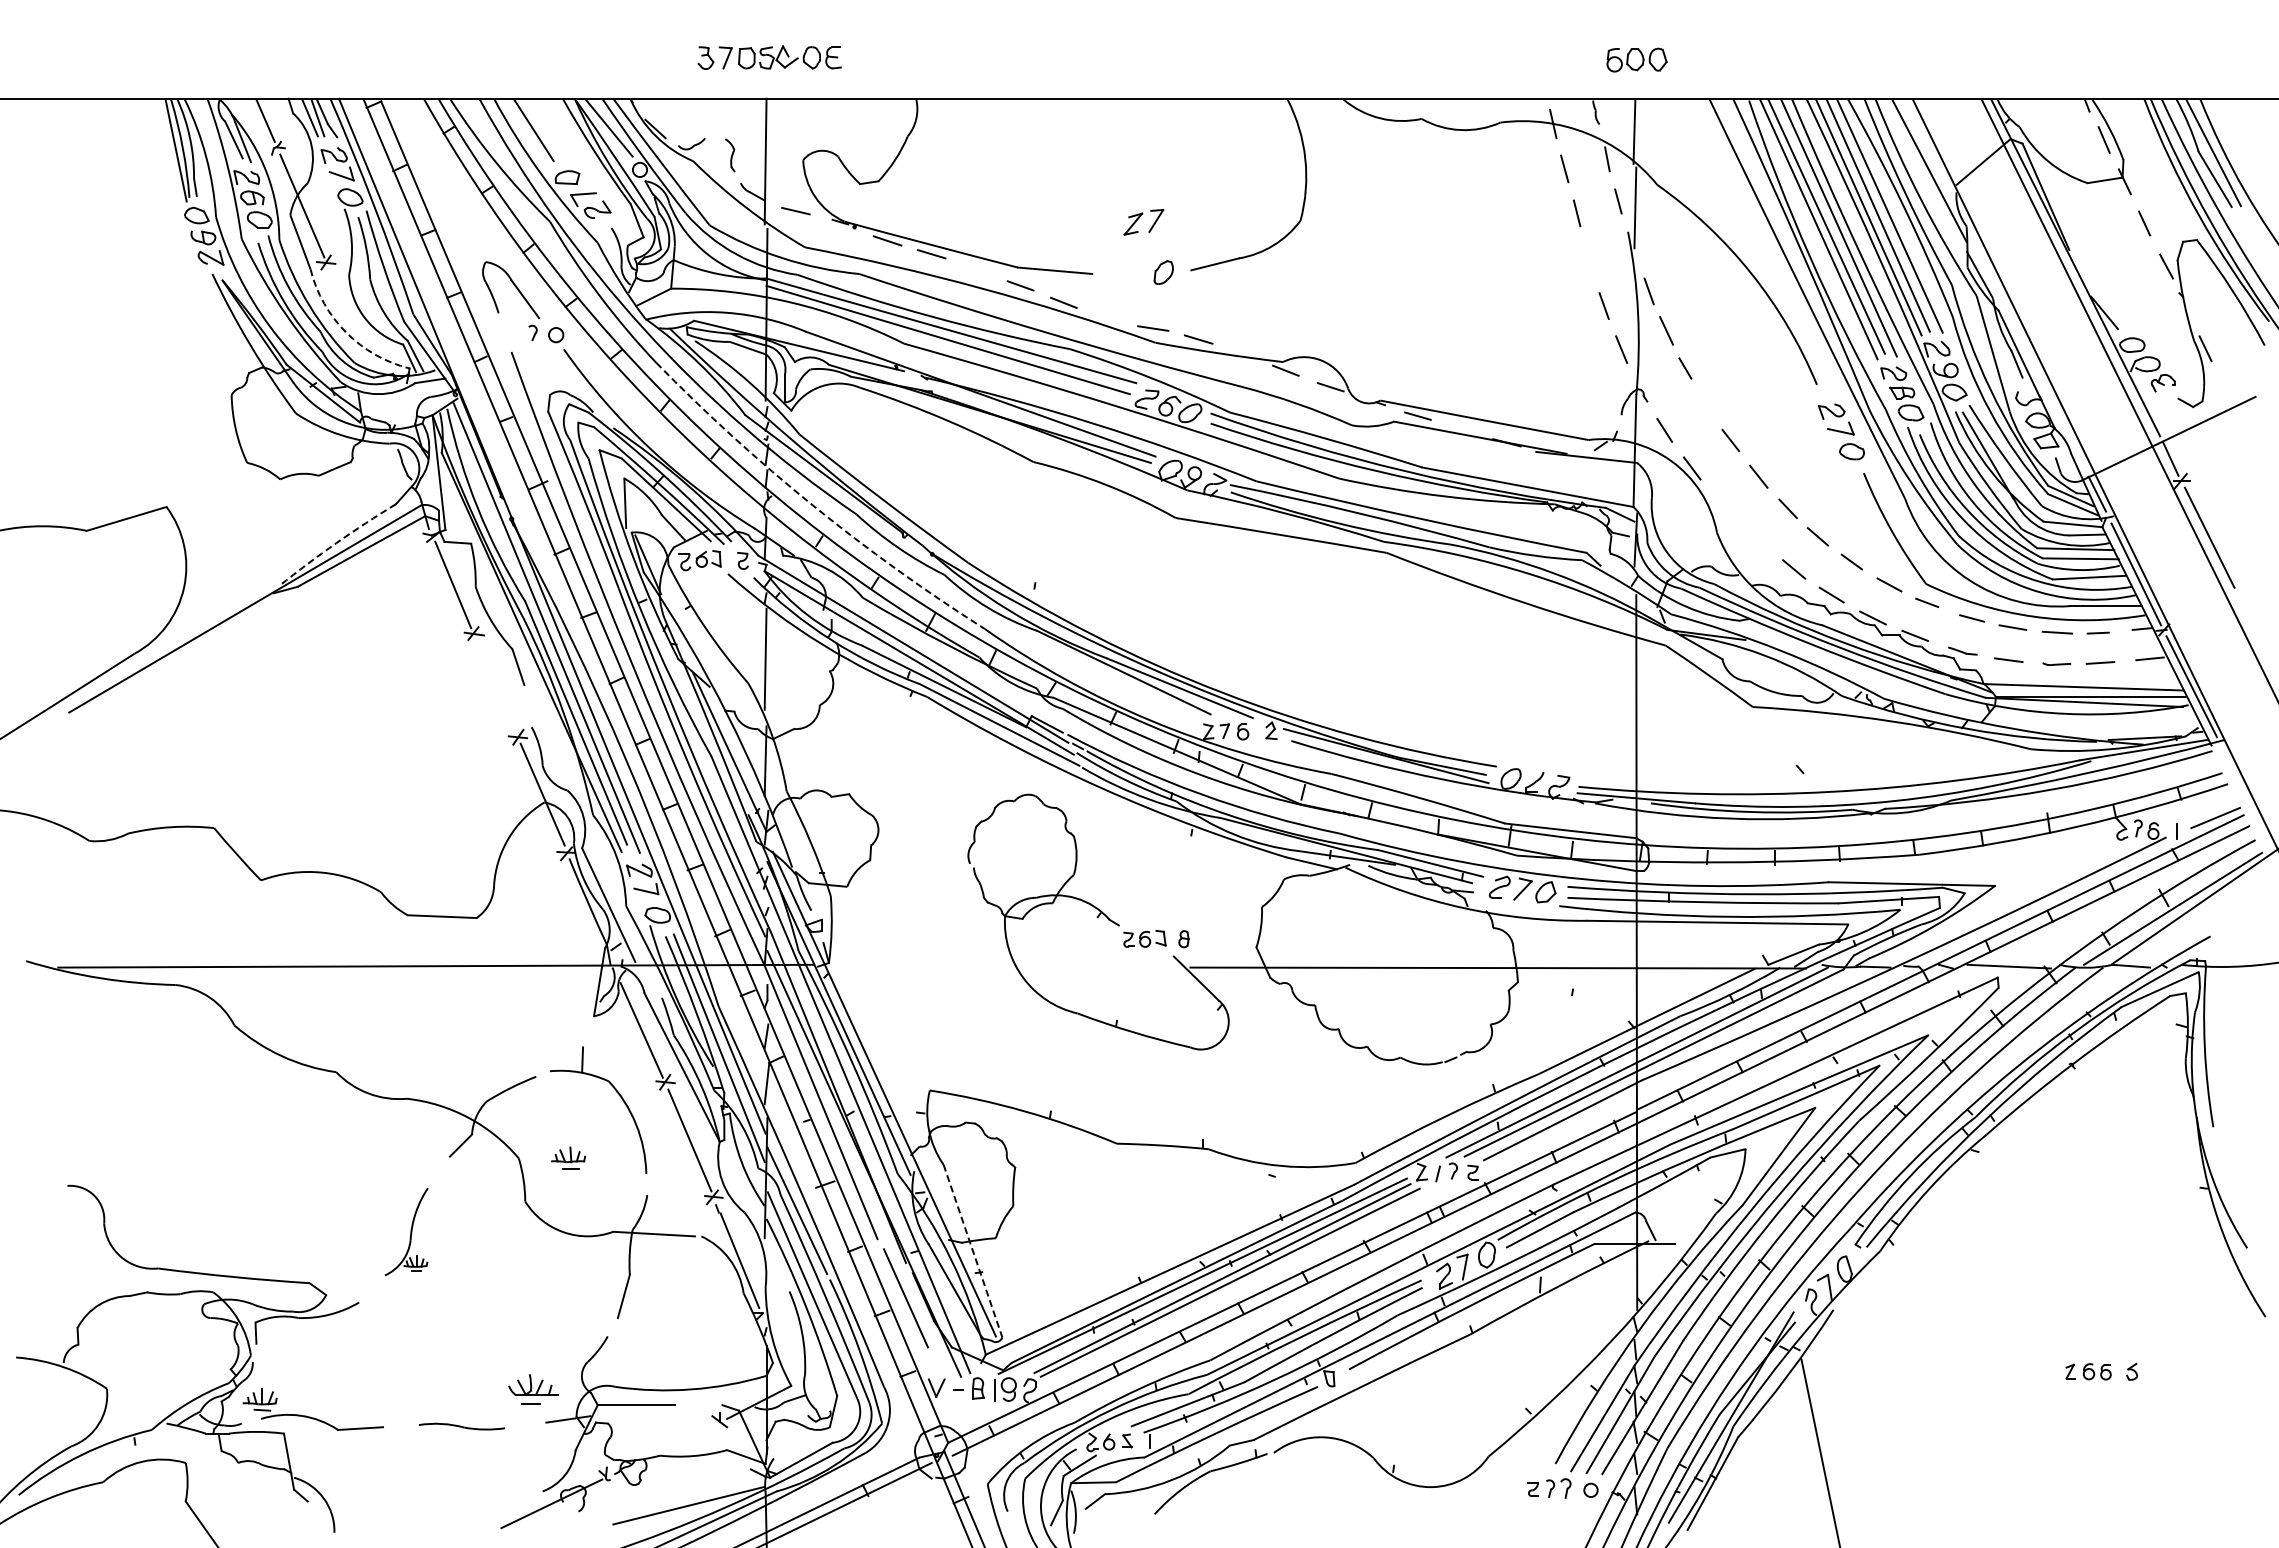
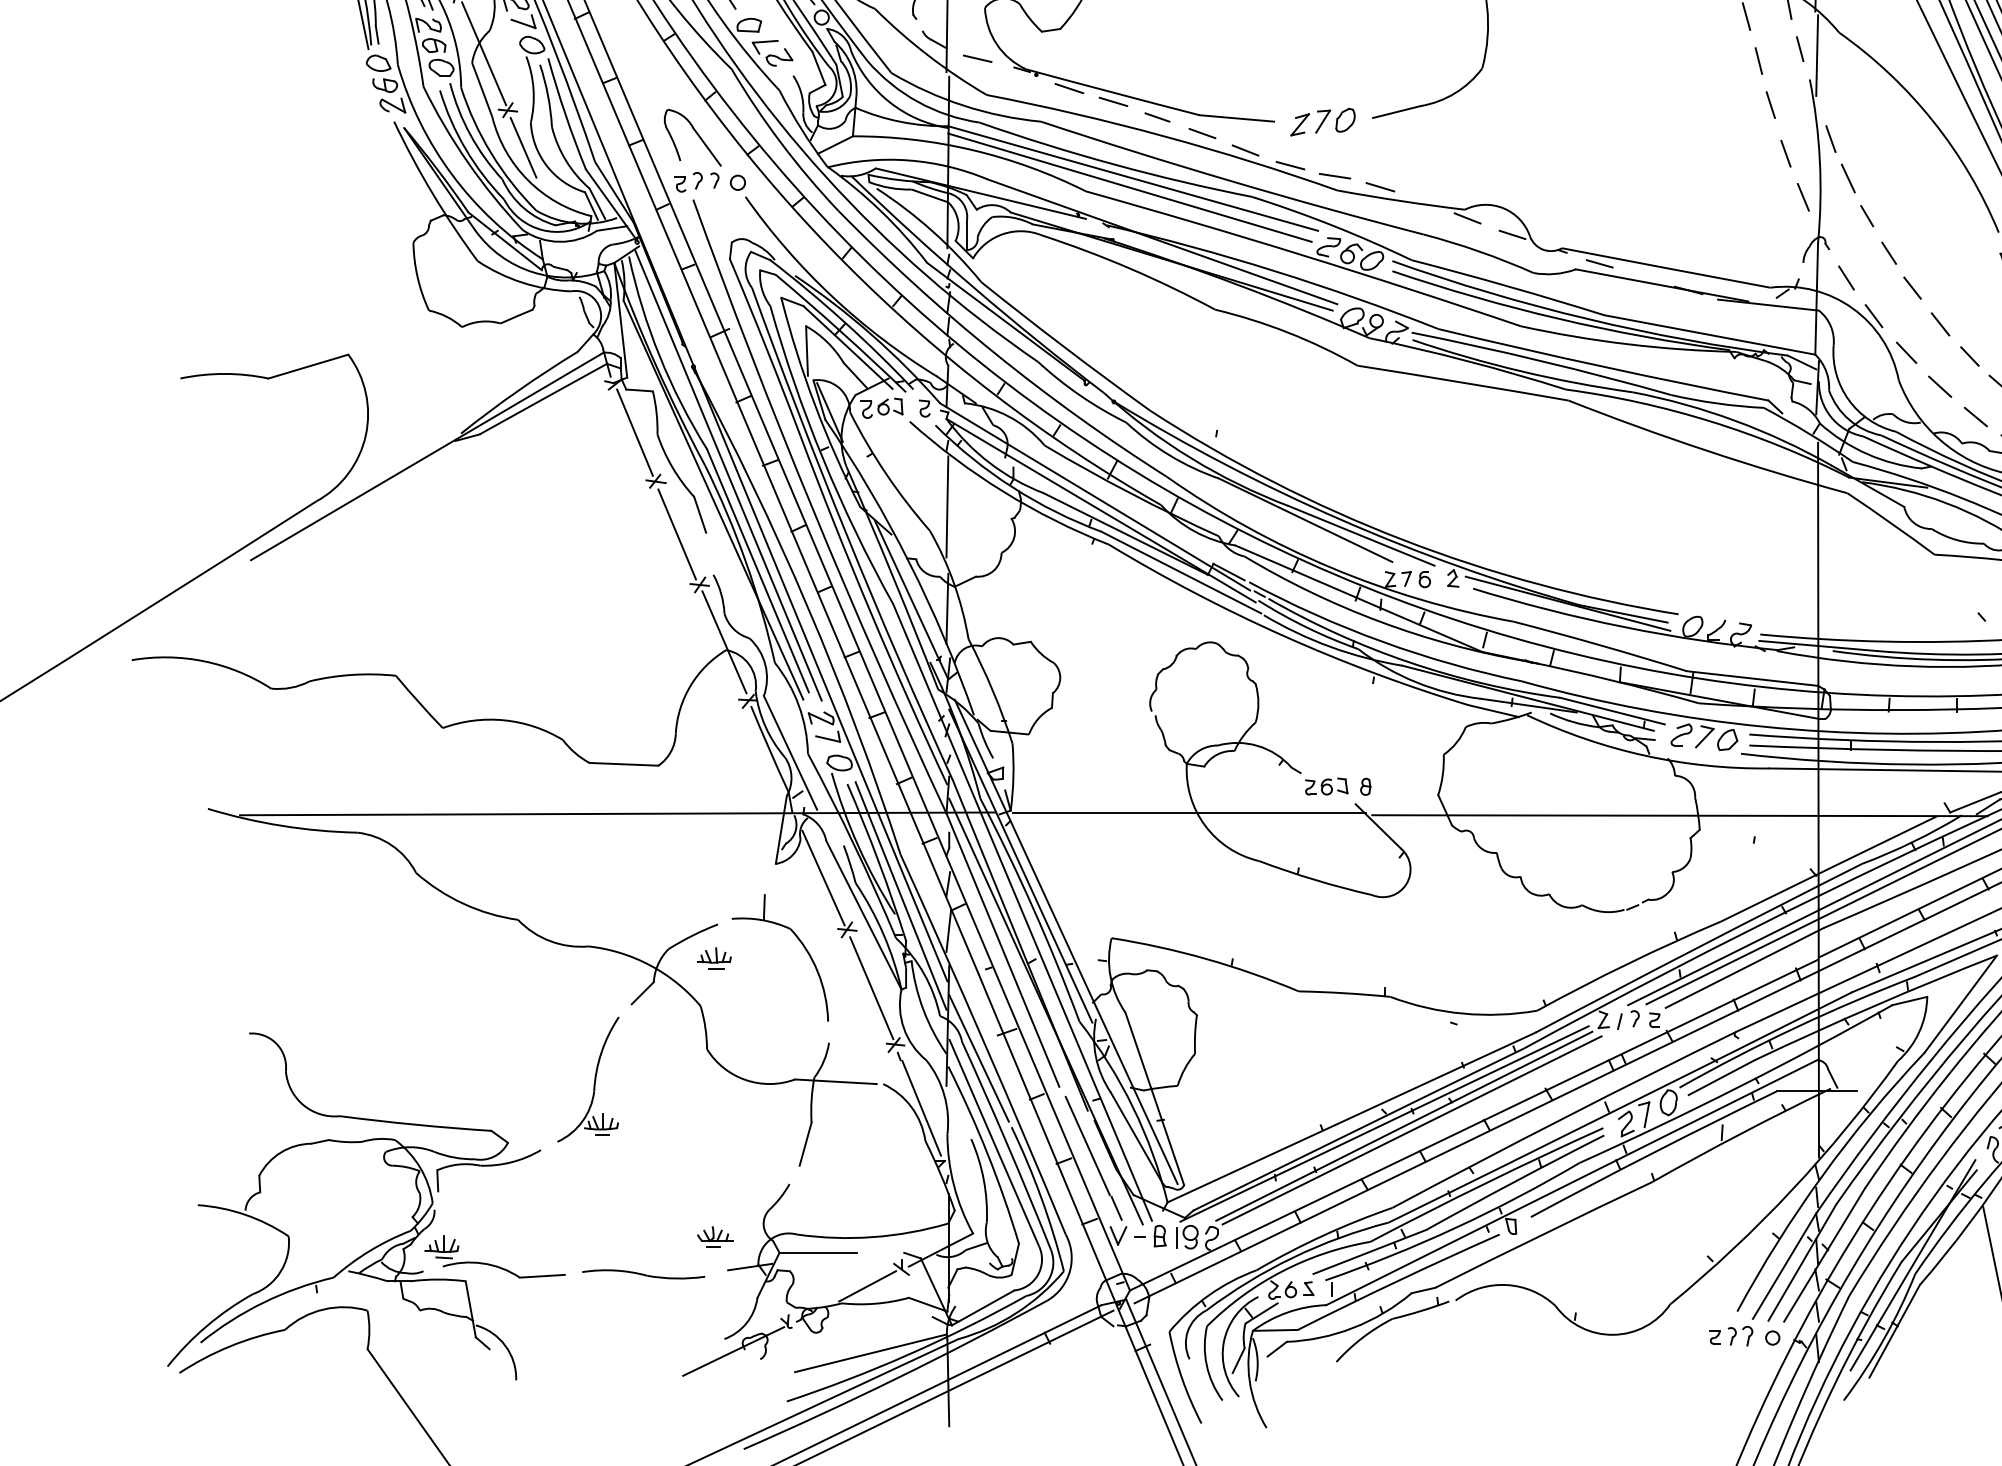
part: (1143, 222) -> (1310, 123), moved
line: (1588, 257) -> (1770, 105), added
line: (975, 269) -> (1157, 117), added
line: (341, 299) -> (523, 147), added
line: (1108, 317) -> (1290, 165), added
arc: (346, 332) -> (528, 180), dashed -> solid
part: (506, 334) -> (688, 182), added
line: (1707, 405) -> (1889, 253), added
arc: (812, 505) -> (994, 353), dashed -> solid
line: (1724, 505) -> (1906, 353), added
line: (1758, 539) -> (1940, 387), added
arc: (336, 543) -> (518, 391), dashed -> solid
line: (495, 686) -> (677, 534), added
line: (1007, 965) -> (1189, 813), added
part: (568, 1157) -> (714, 958), moved
part: (406, 1231) -> (588, 1079), size x1.43
line: (973, 1251) -> (1155, 1099), dashed -> solid
line: (934, 1360) -> (1116, 1208), added
part: (533, 1389) -> (715, 1237), size x0.71
part: (461, 1426) -> (643, 1274), size x1.43
line: (685, 1438) -> (867, 1286), added

